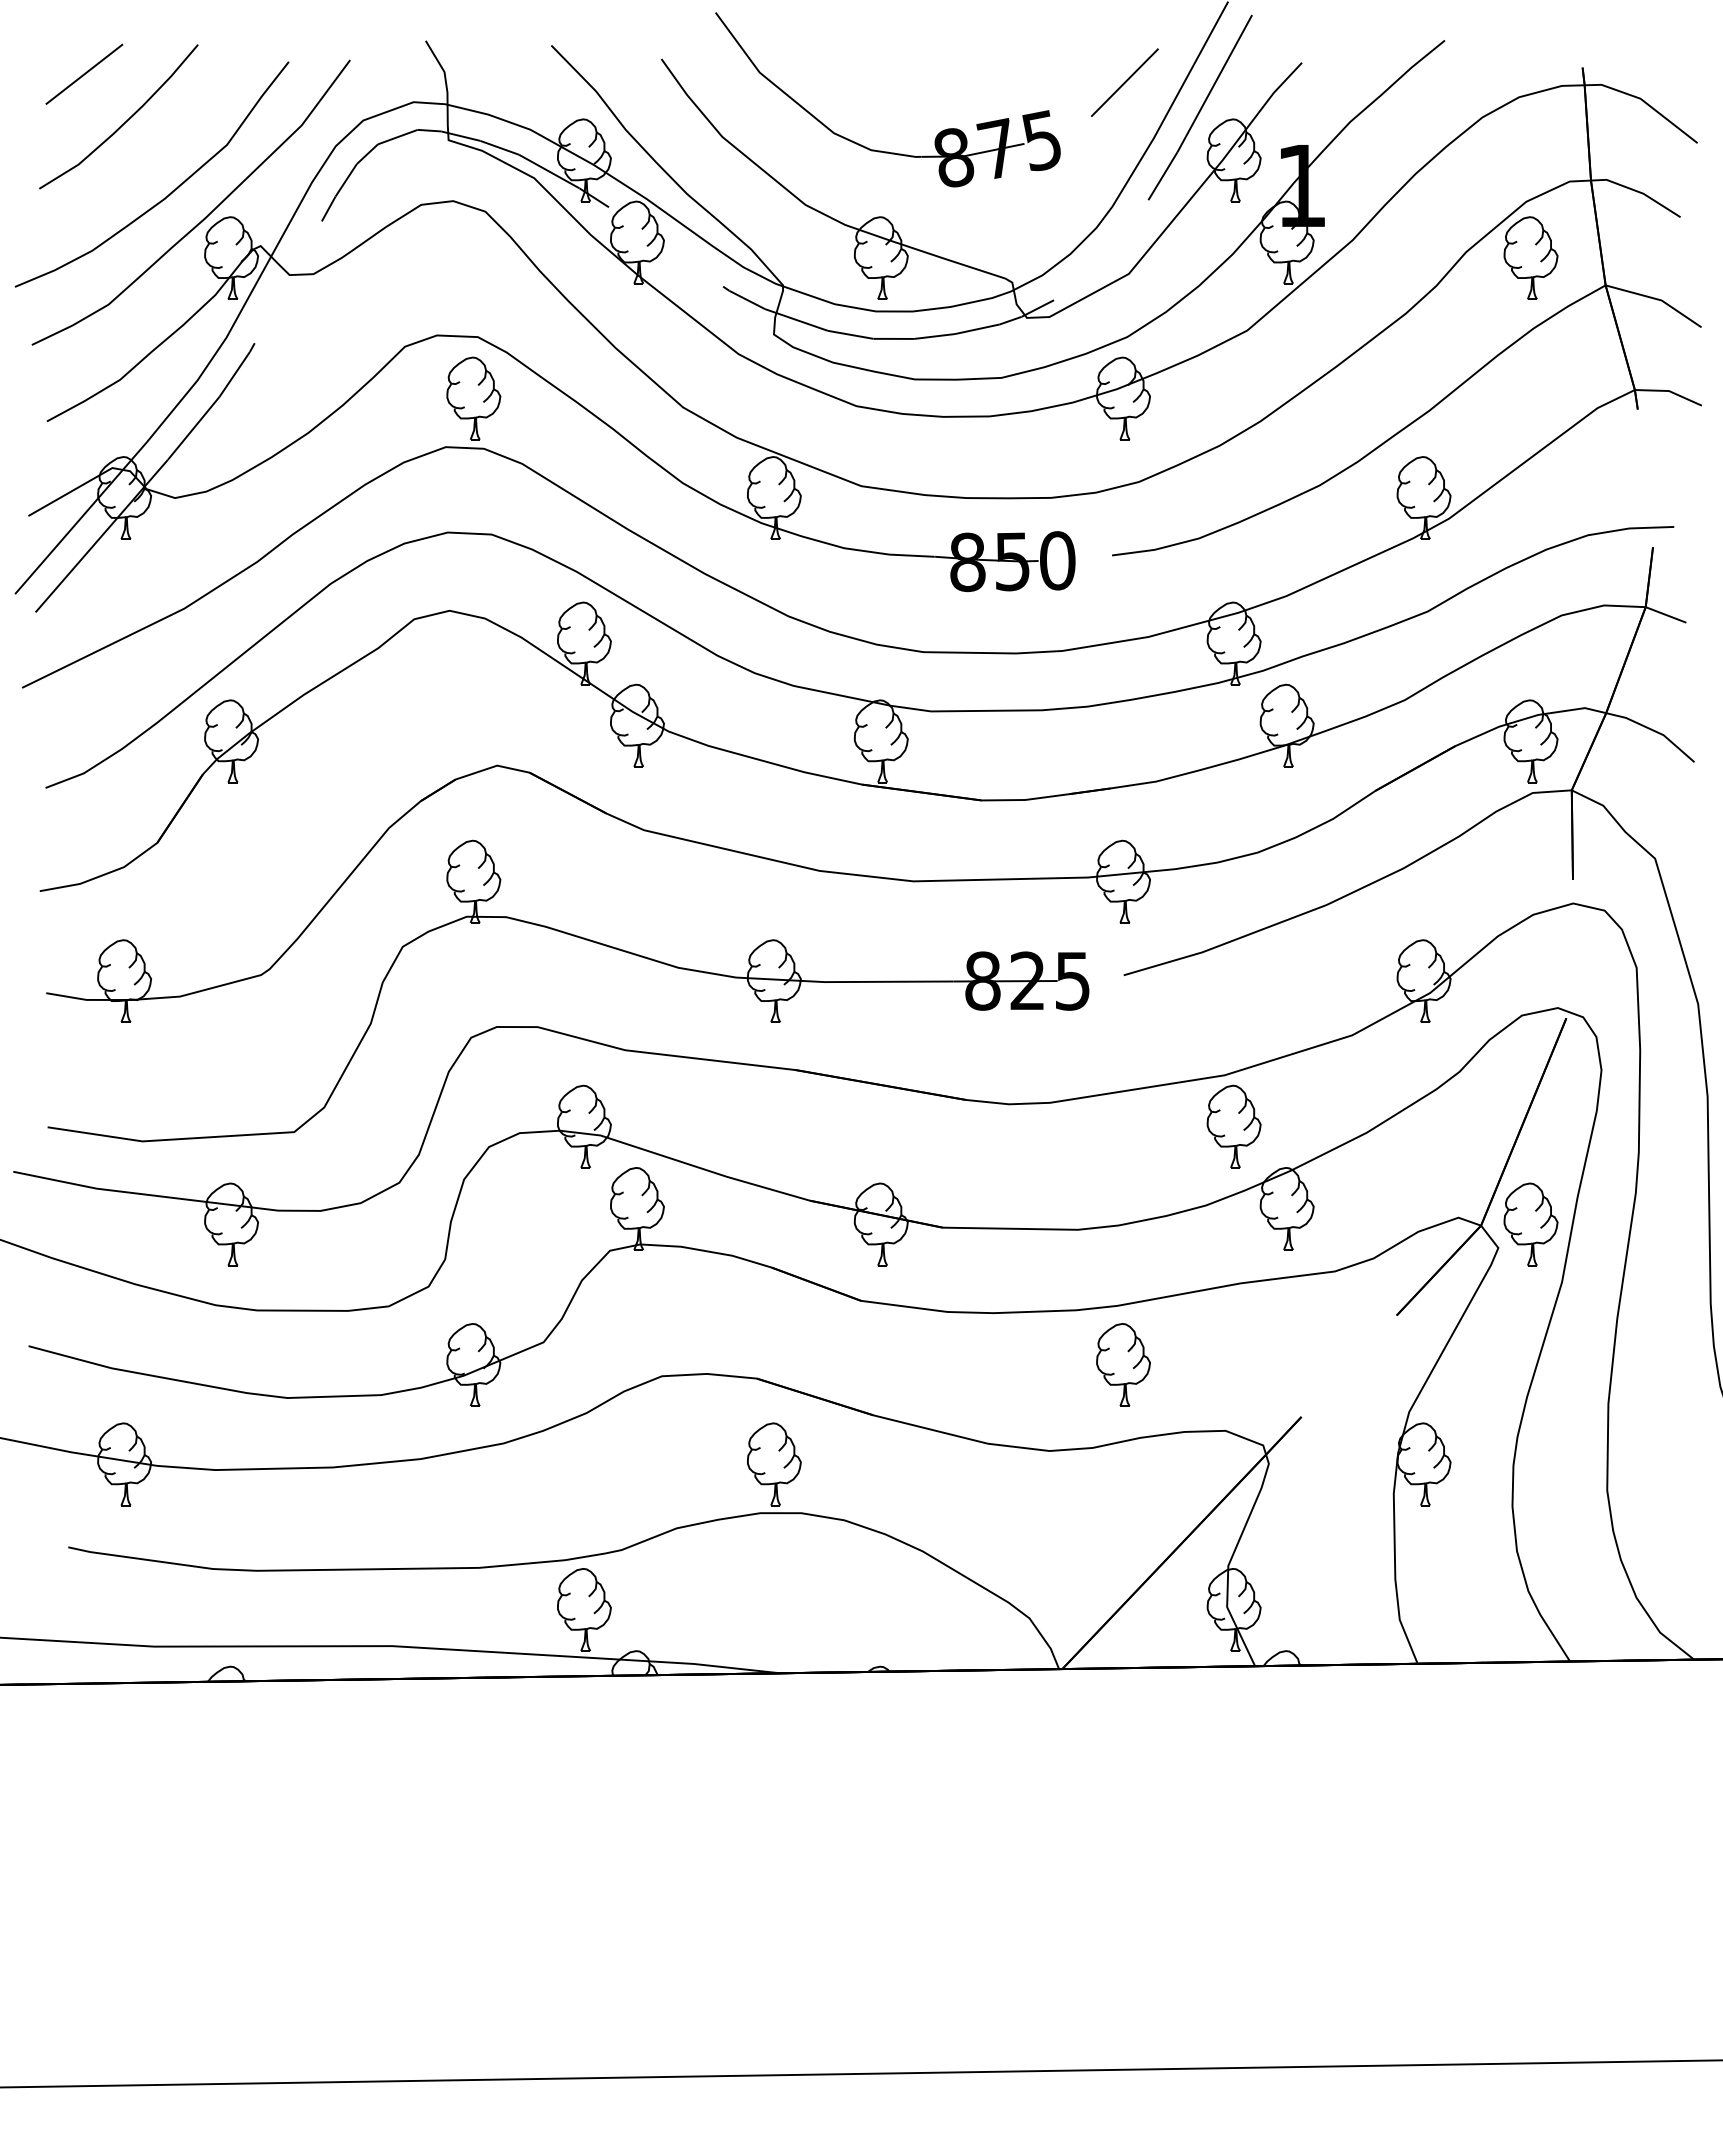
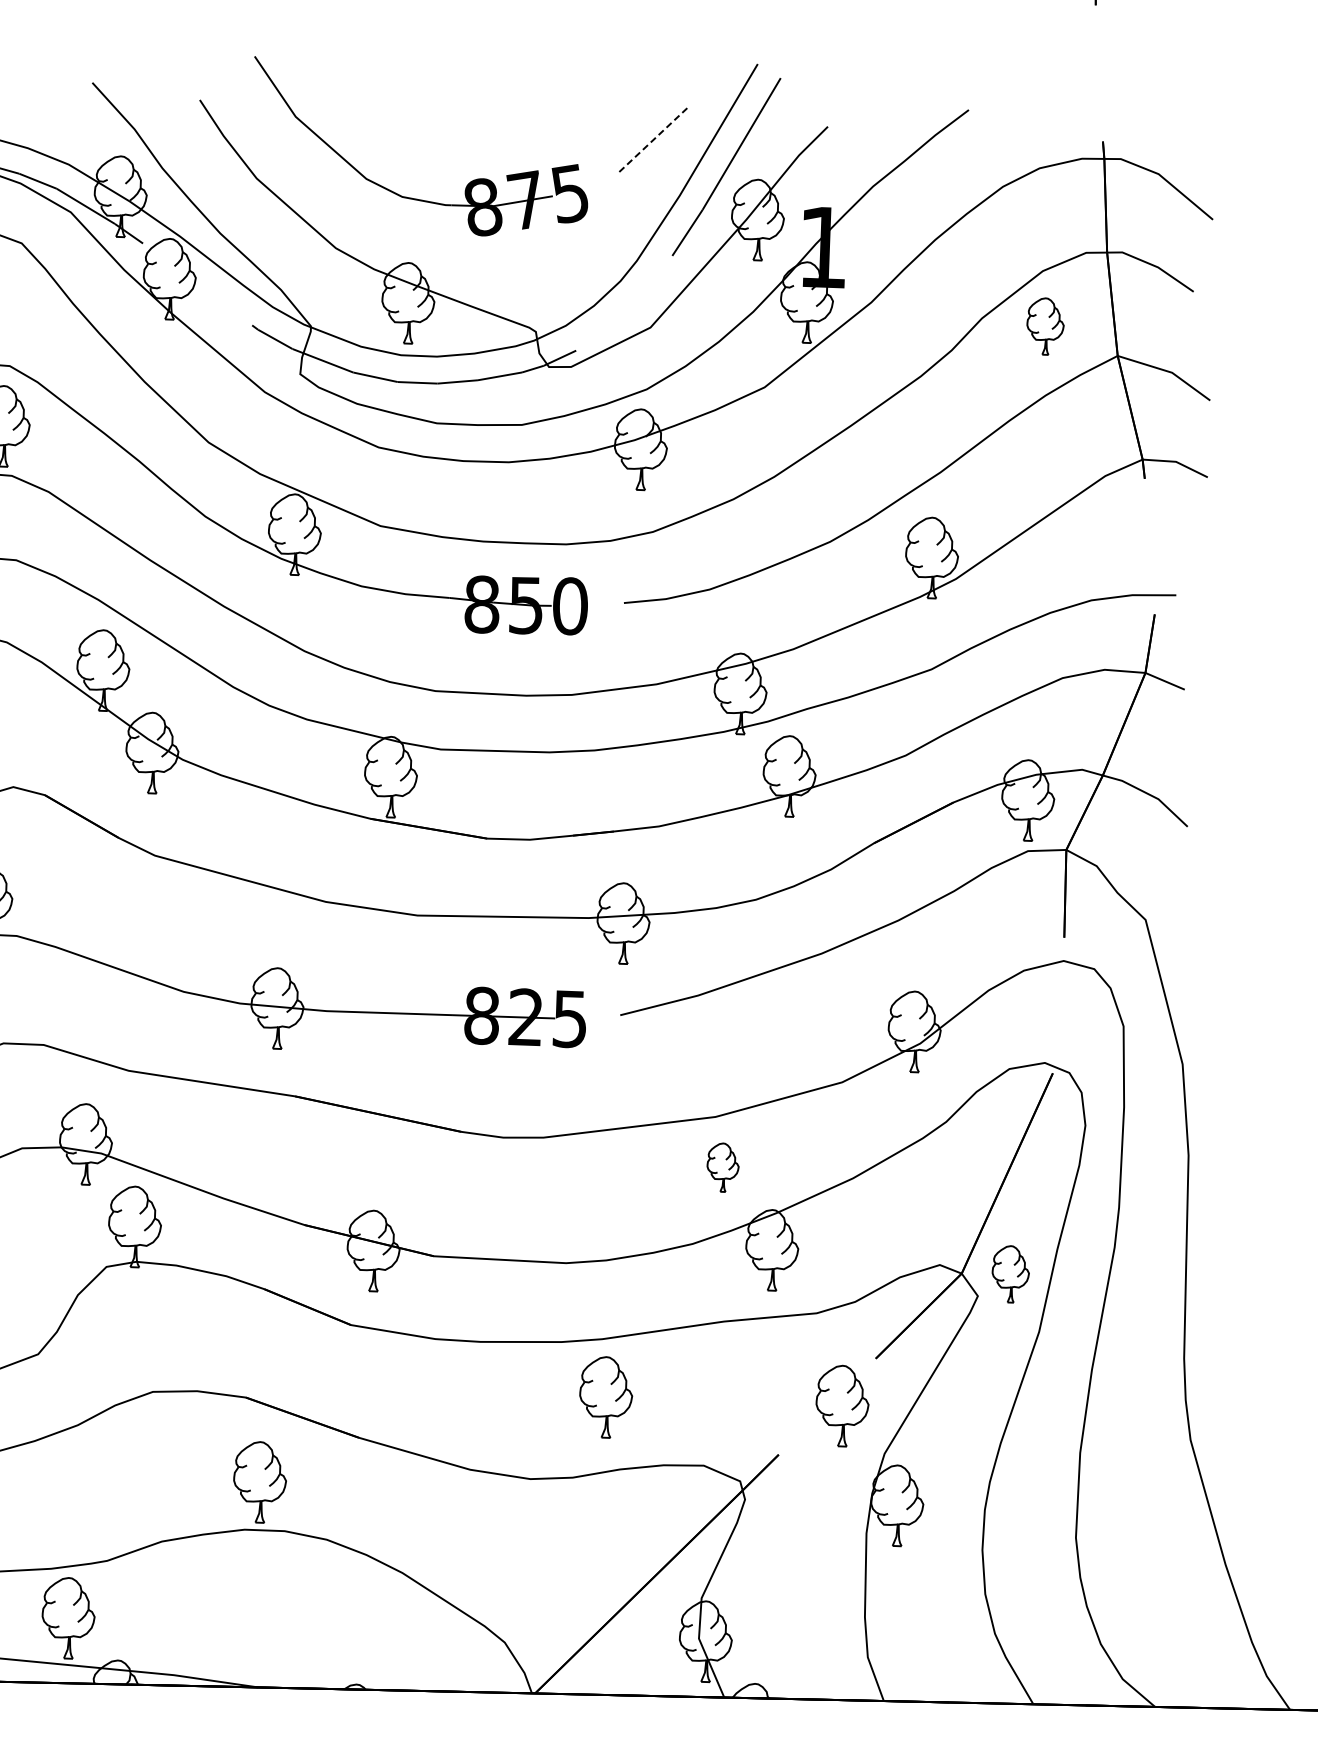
line: (1124, 82) -> (653, 139), solid -> dashed
part: (1530, 257) -> (1045, 325), size x0.7
part: (1233, 1126) -> (722, 1167), size x0.6
part: (1530, 1224) -> (1010, 1274), size x0.7
part: (1364, 1364) -> (842, 1405), added

